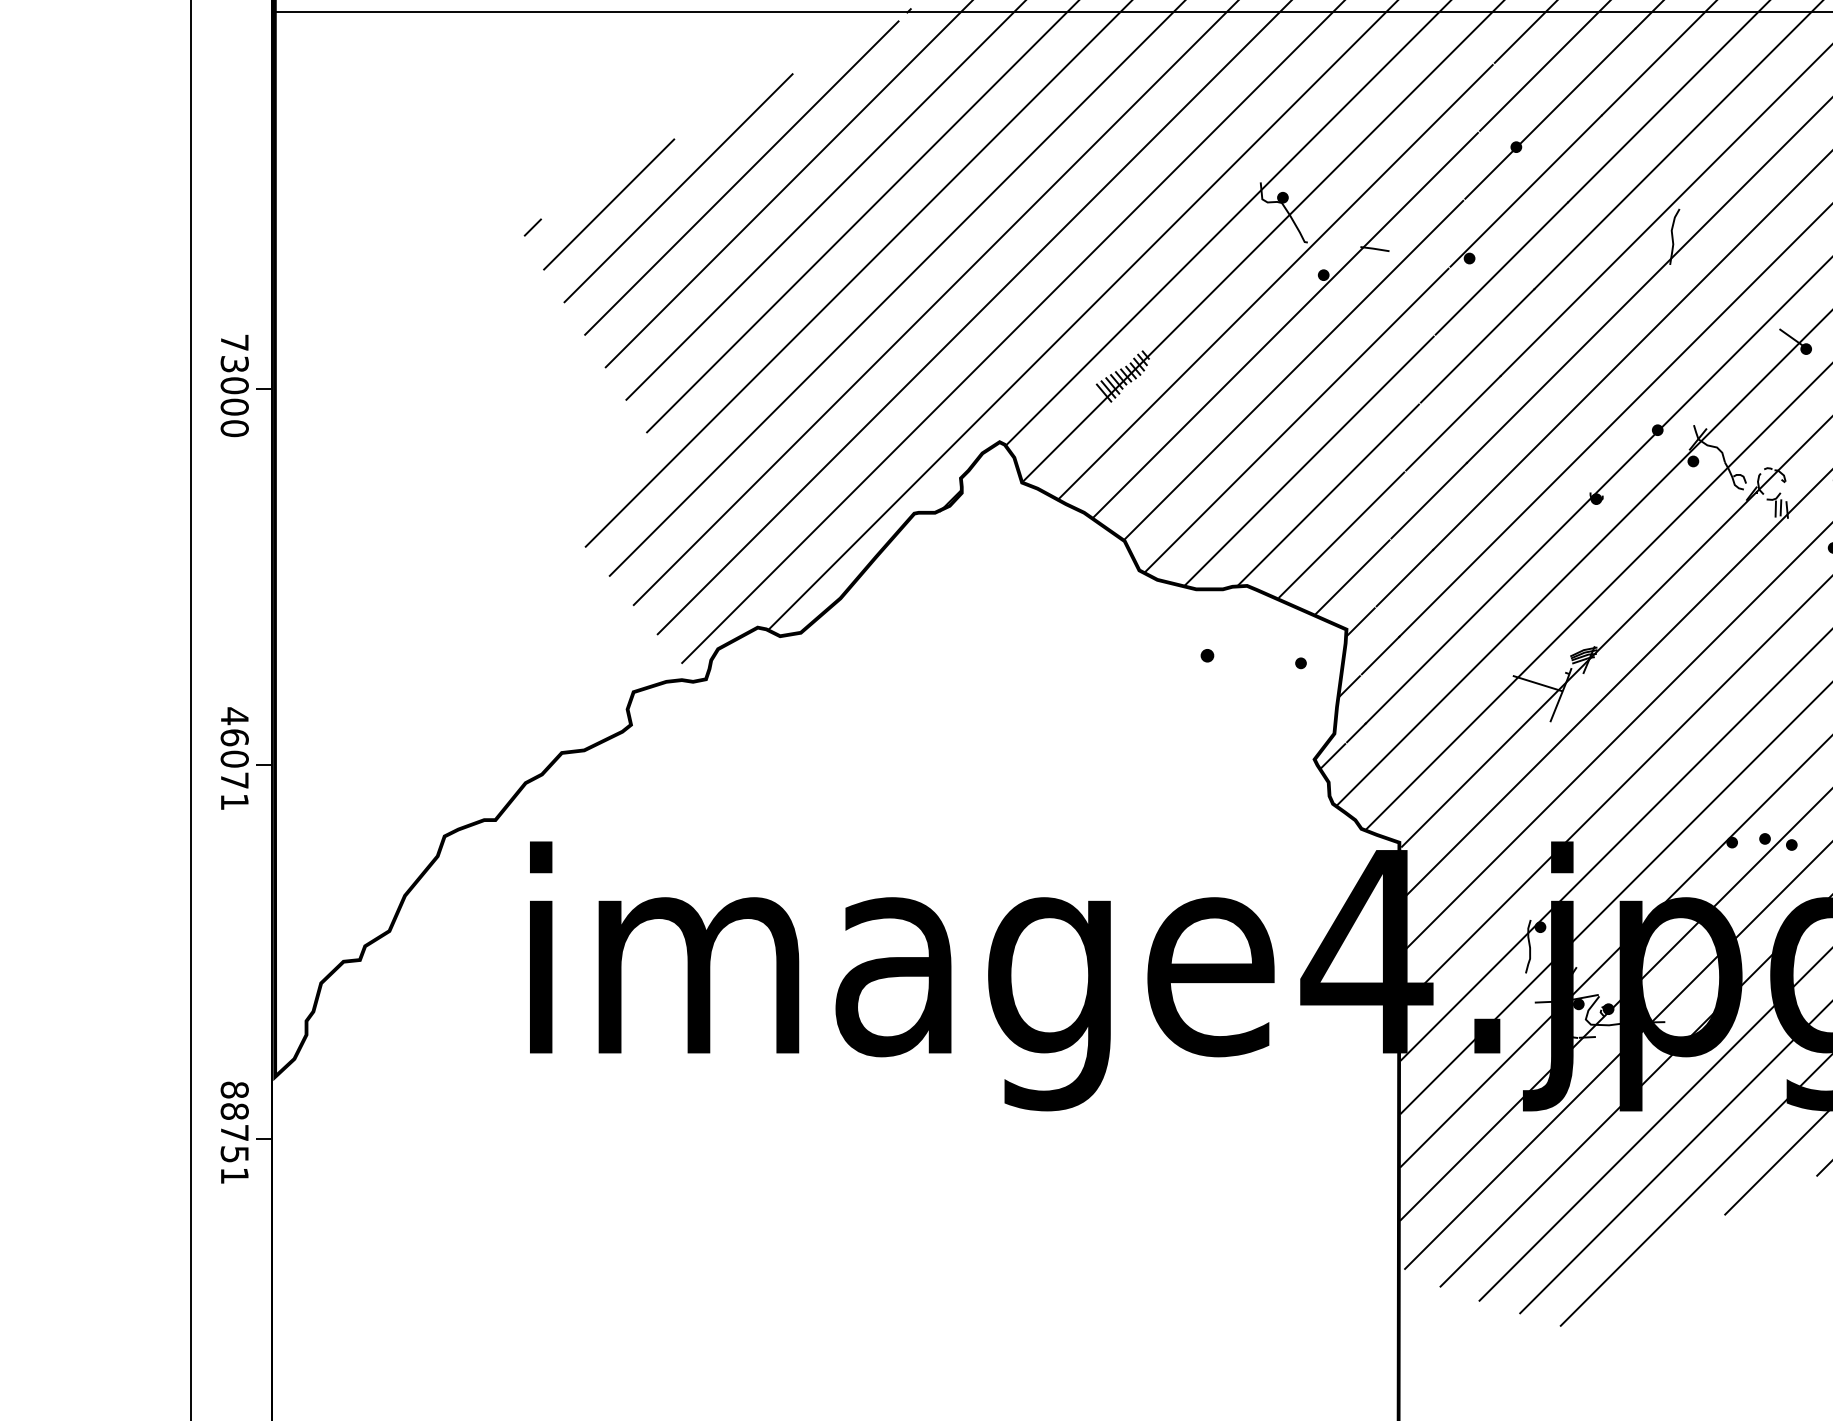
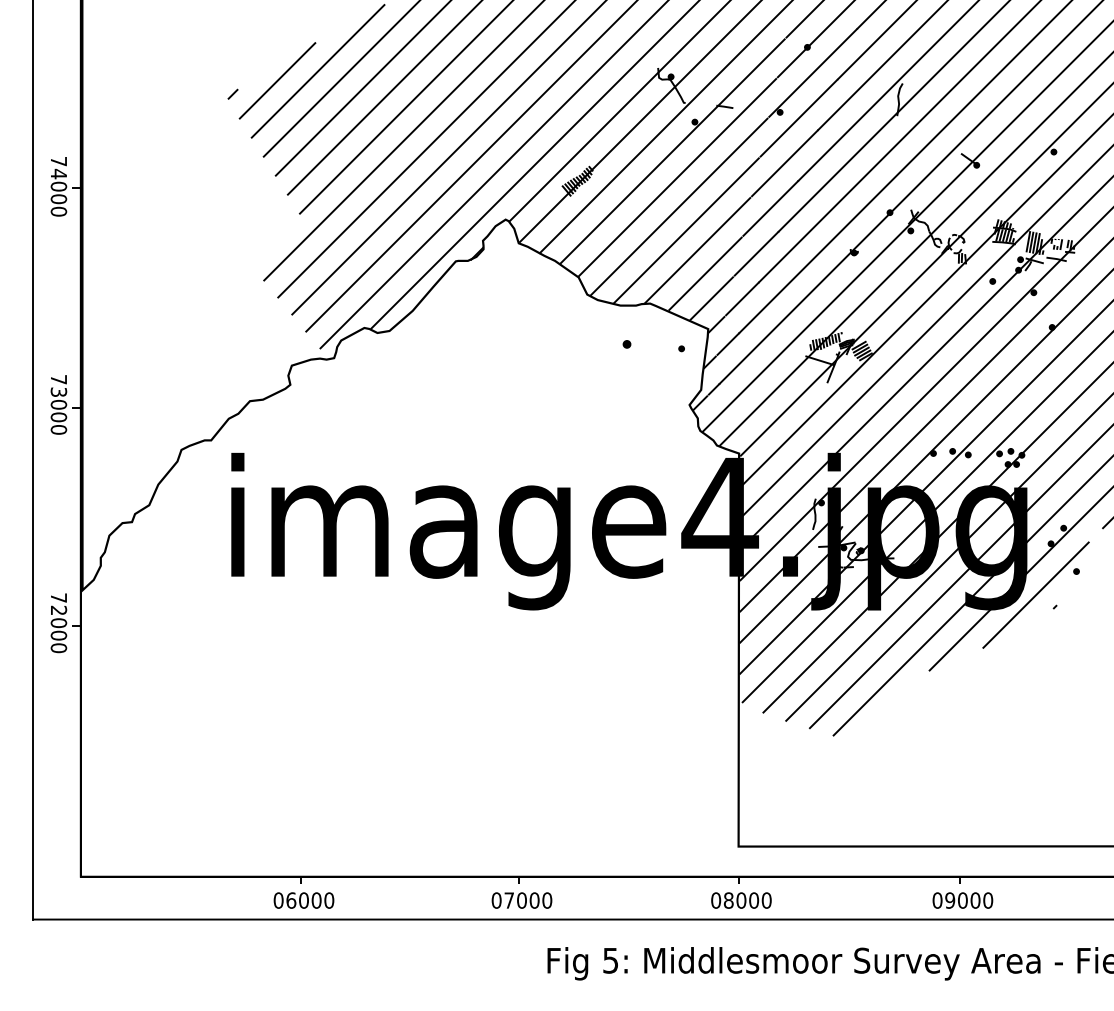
text: (234, 363) -> (58, 173), 73000 -> 74000
hatch: (1547, 650) -> (825, 341), added
hatch: (1608, 666) -> (861, 350), added
text: (234, 758) -> (58, 404), 46071 -> 73000
text: (234, 1133) -> (58, 623), 88751 -> 72000

